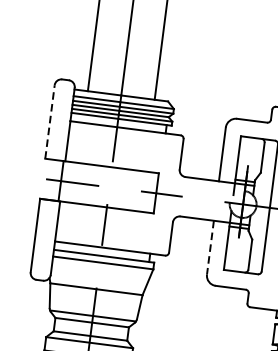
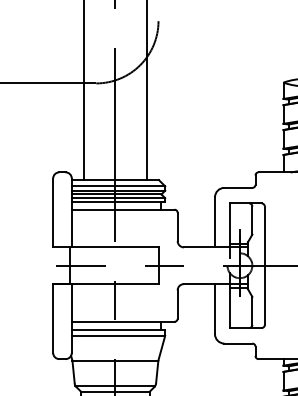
line: (50, 121) -> (53, 212), dashed -> solid
line: (210, 248) -> (215, 309), dashed -> solid

